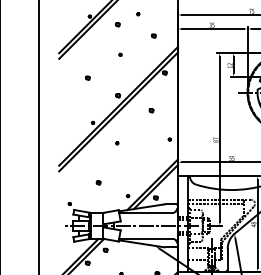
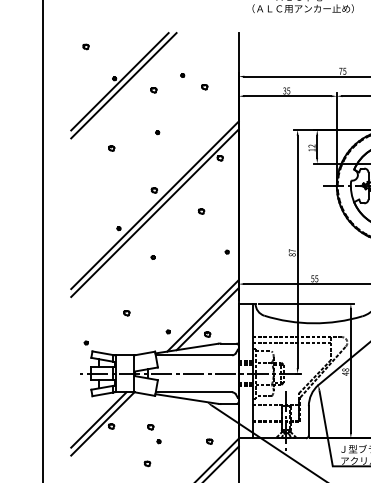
part: (153, 36) -> (204, 87), moved
part: (87, 78) -> (111, 148), moved
part: (105, 250) -> (150, 427), moved

